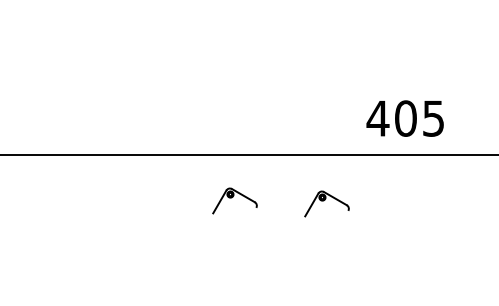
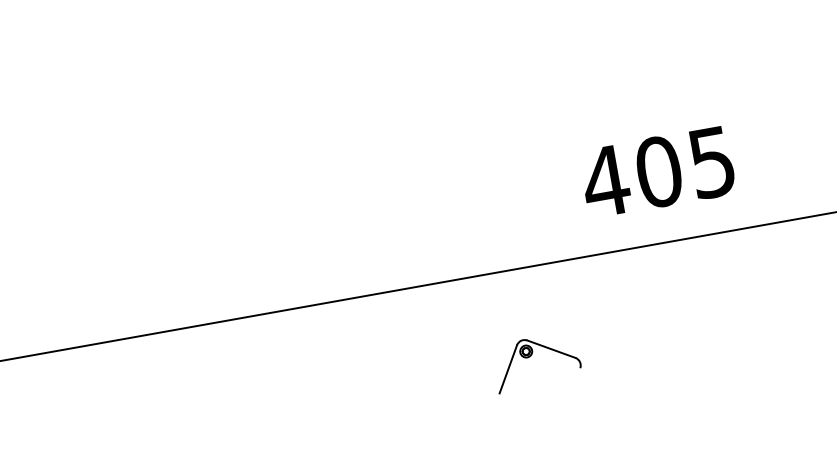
part: (234, 200) -> (358, 387), removed

